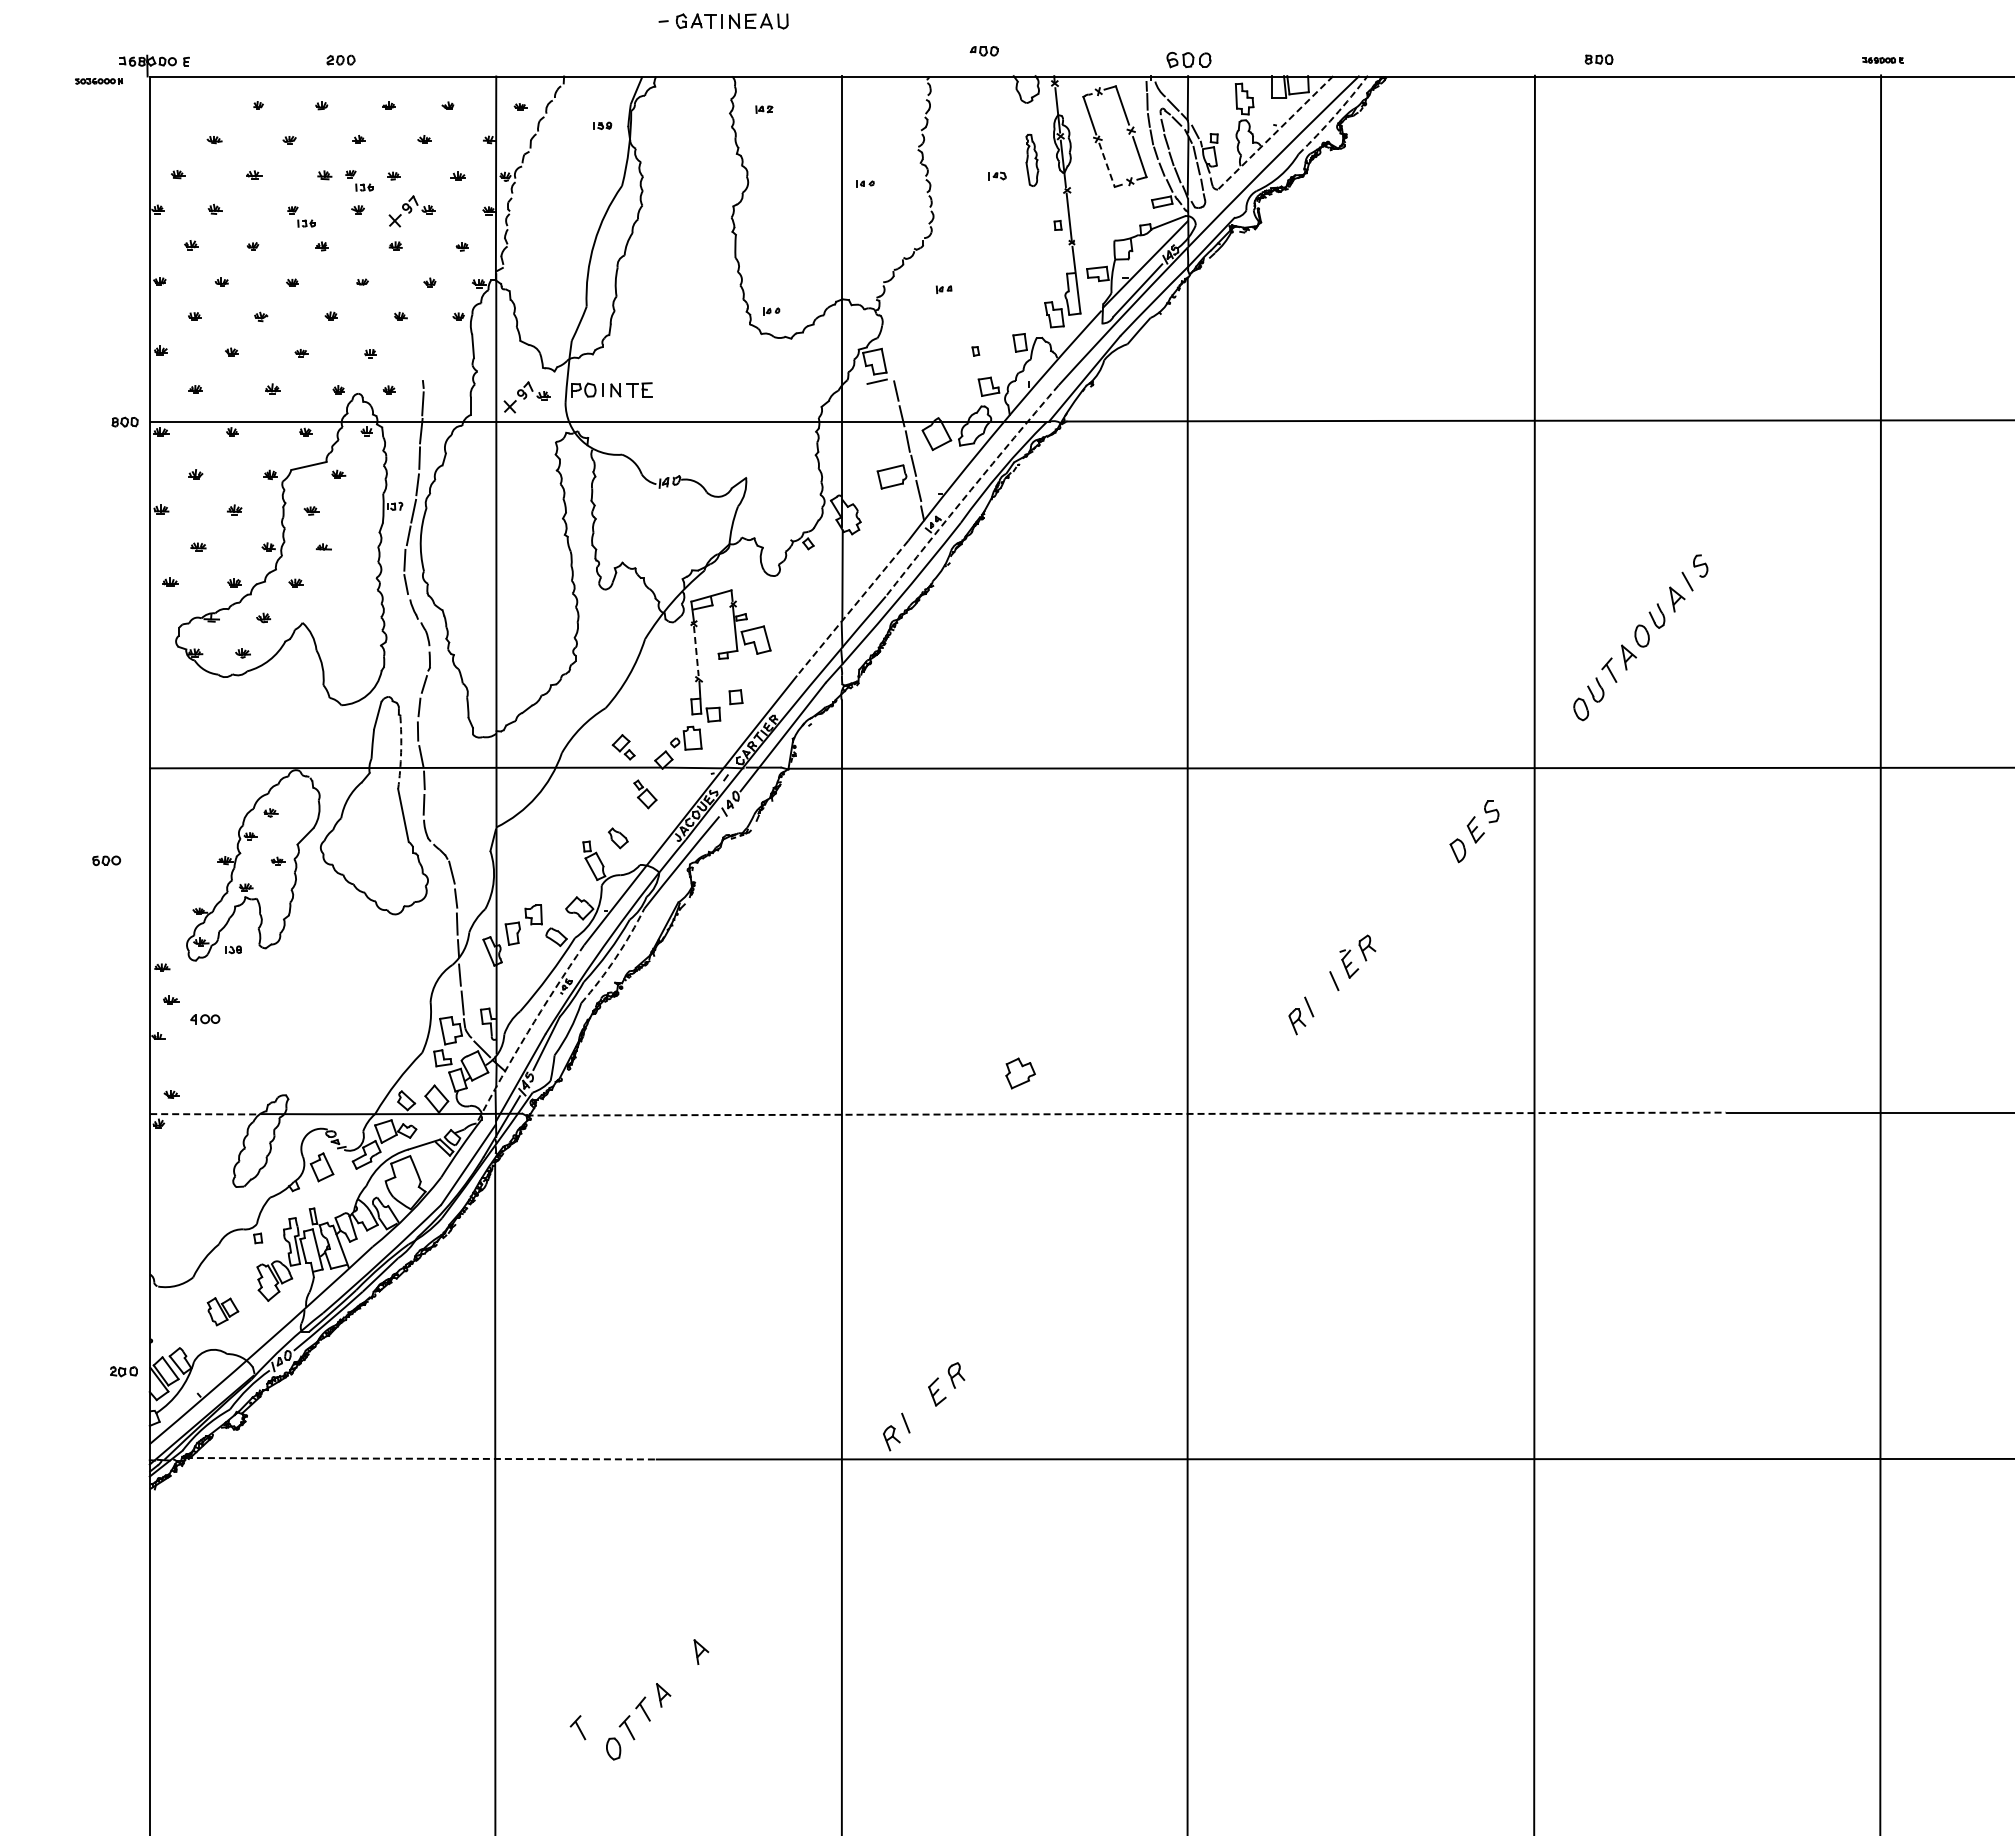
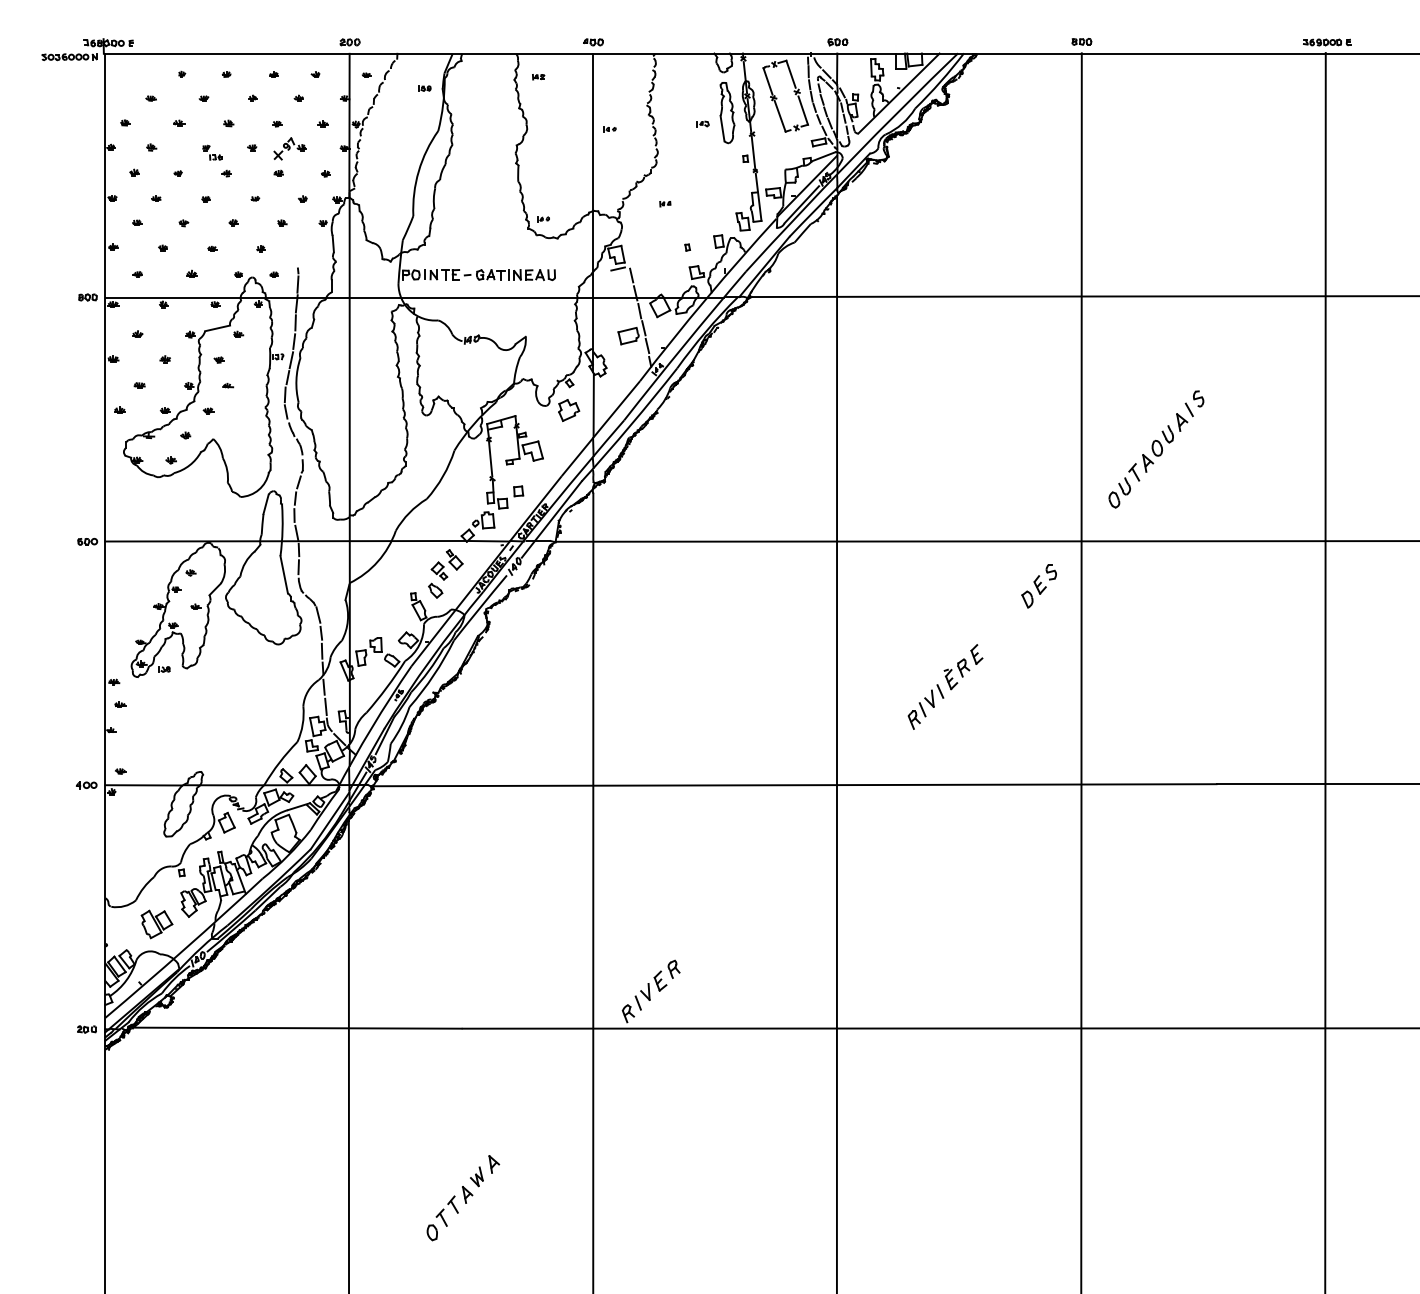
part: (723, 21) -> (509, 275), moved
part: (983, 51) -> (592, 42), moved
part: (340, 59) -> (349, 41), moved
part: (1188, 59) -> (837, 41), size x0.62
part: (1598, 59) -> (1081, 41), moved
part: (1883, 60) -> (1327, 42), size x1.67
part: (98, 81) -> (69, 57), size x1.67
arc: (1334, 116) -> (940, 82), dashed -> solid
line: (1275, 132) -> (898, 93), dashed -> solid
part: (1032, 160) -> (727, 113), size x1.67
line: (1107, 165) -> (780, 116), dashed -> solid
part: (359, 180) -> (253, 127), removed
part: (526, 397) -> (370, 280), removed
arc: (971, 490) -> (684, 345), dashed -> solid
arc: (852, 608) -> (600, 428), dashed -> solid
line: (696, 651) -> (490, 459), dashed -> solid
part: (623, 747) -> (439, 571), moved
arc: (401, 752) -> (282, 530), dashed -> solid
part: (106, 860) -> (87, 541), moved
part: (1385, 928) -> (976, 654), added
arc: (615, 957) -> (433, 674), dashed -> solid
part: (1318, 991) -> (929, 698), added
part: (205, 1019) -> (86, 785), moved
arc: (527, 1032) -> (371, 727), dashed -> solid
part: (1020, 1073) -> (569, 410), moved
line: (204, 1114) -> (143, 785), dashed -> solid
line: (1126, 1114) -> (793, 785), dashed -> solid
part: (222, 1311) -> (156, 924), size x1.43
part: (123, 1371) -> (86, 1029), moved
part: (915, 1407) -> (645, 992), added
line: (420, 1458) -> (296, 1027), dashed -> solid
part: (676, 1669) -> (476, 1176), added
part: (577, 1727) -> (406, 1217), removed

